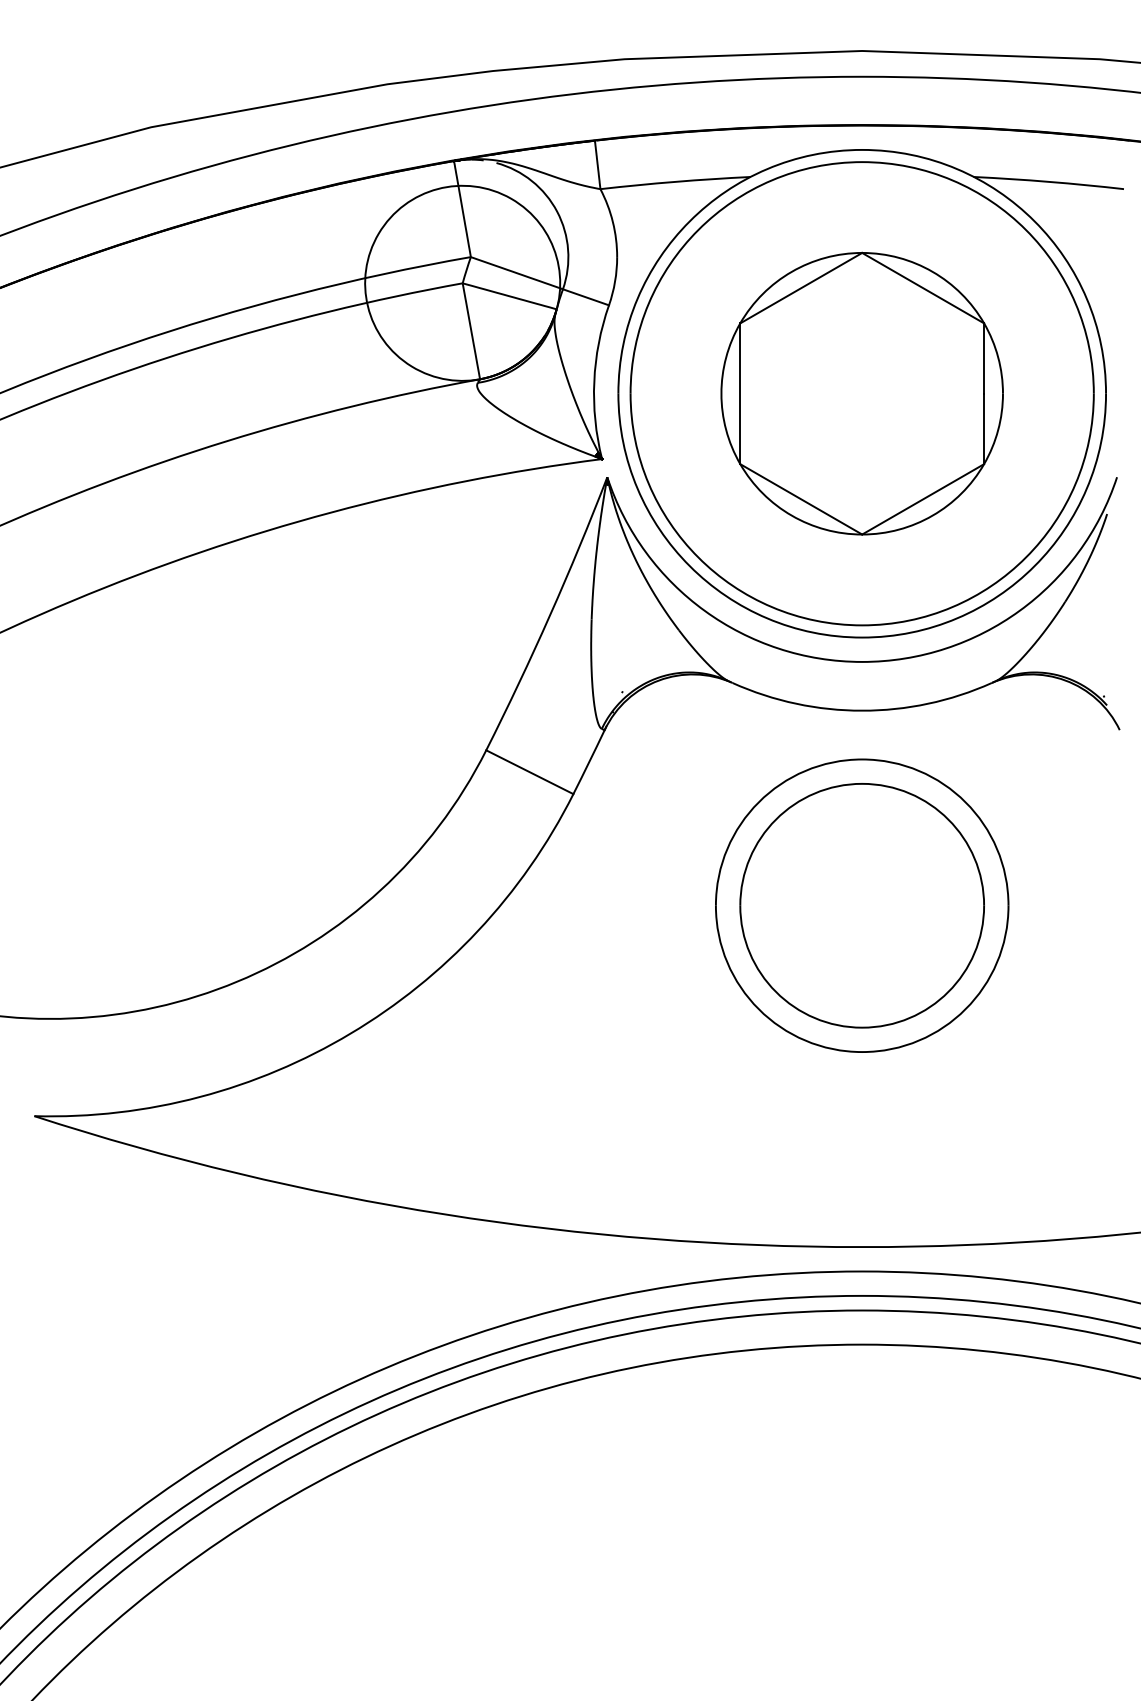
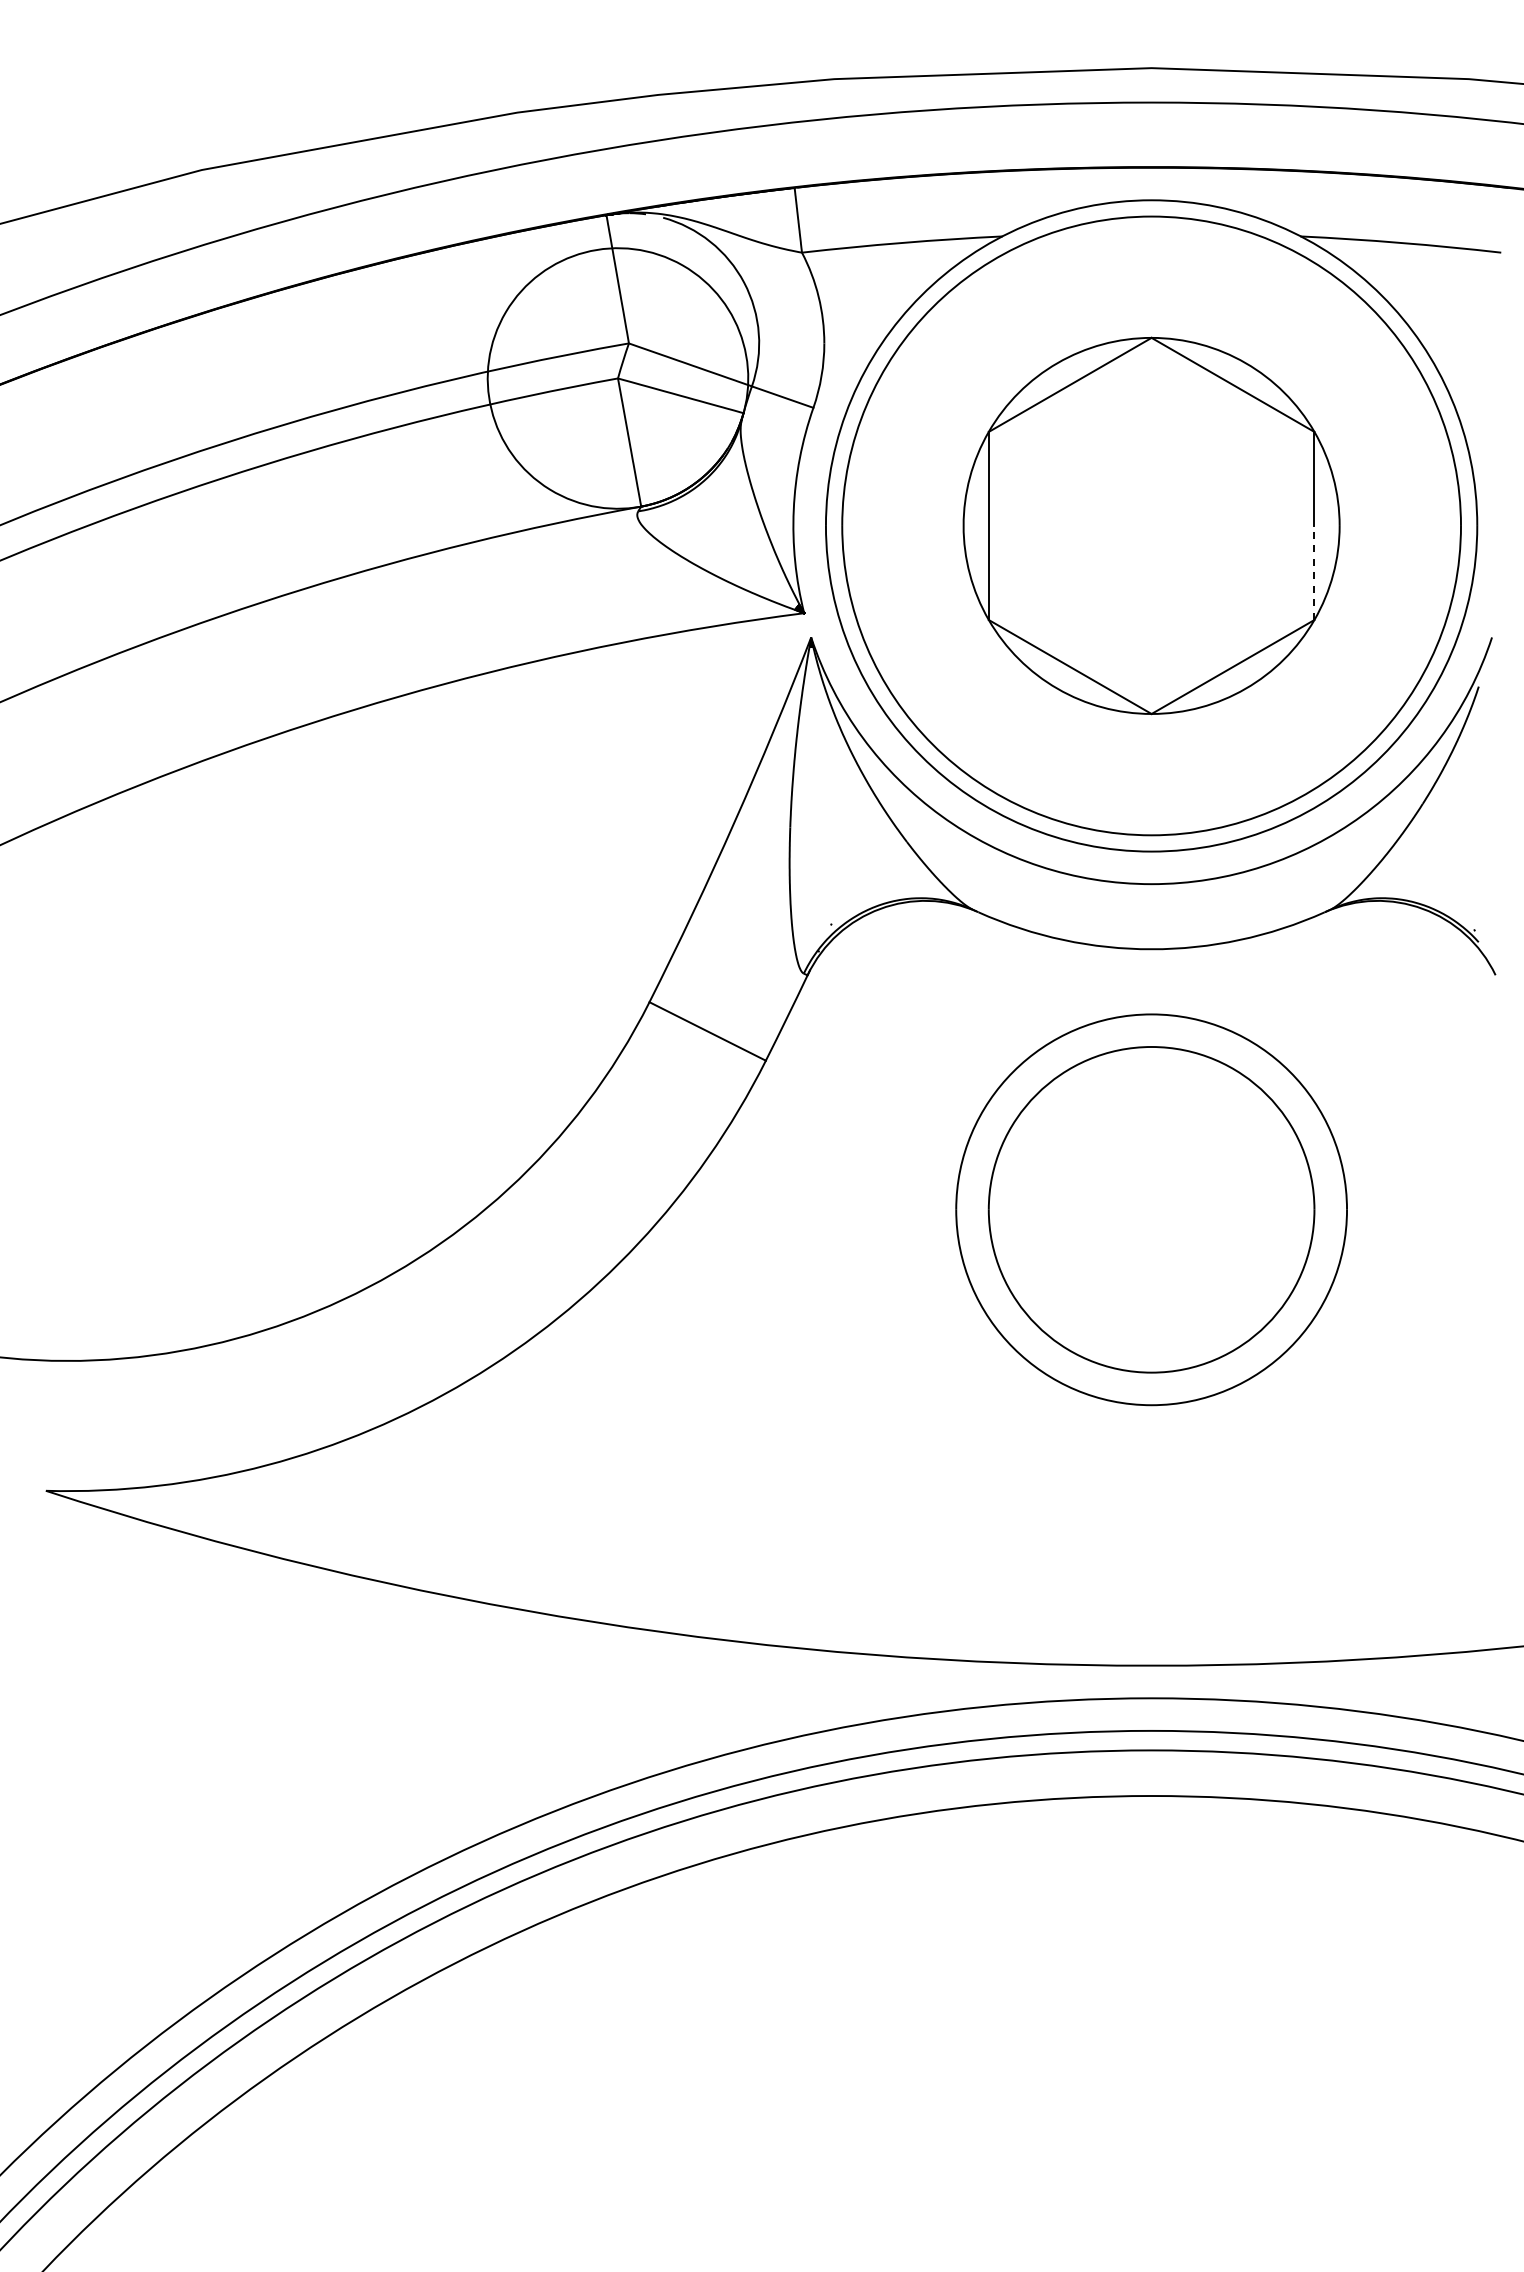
line: (984, 428) -> (1314, 572), solid -> dashed

